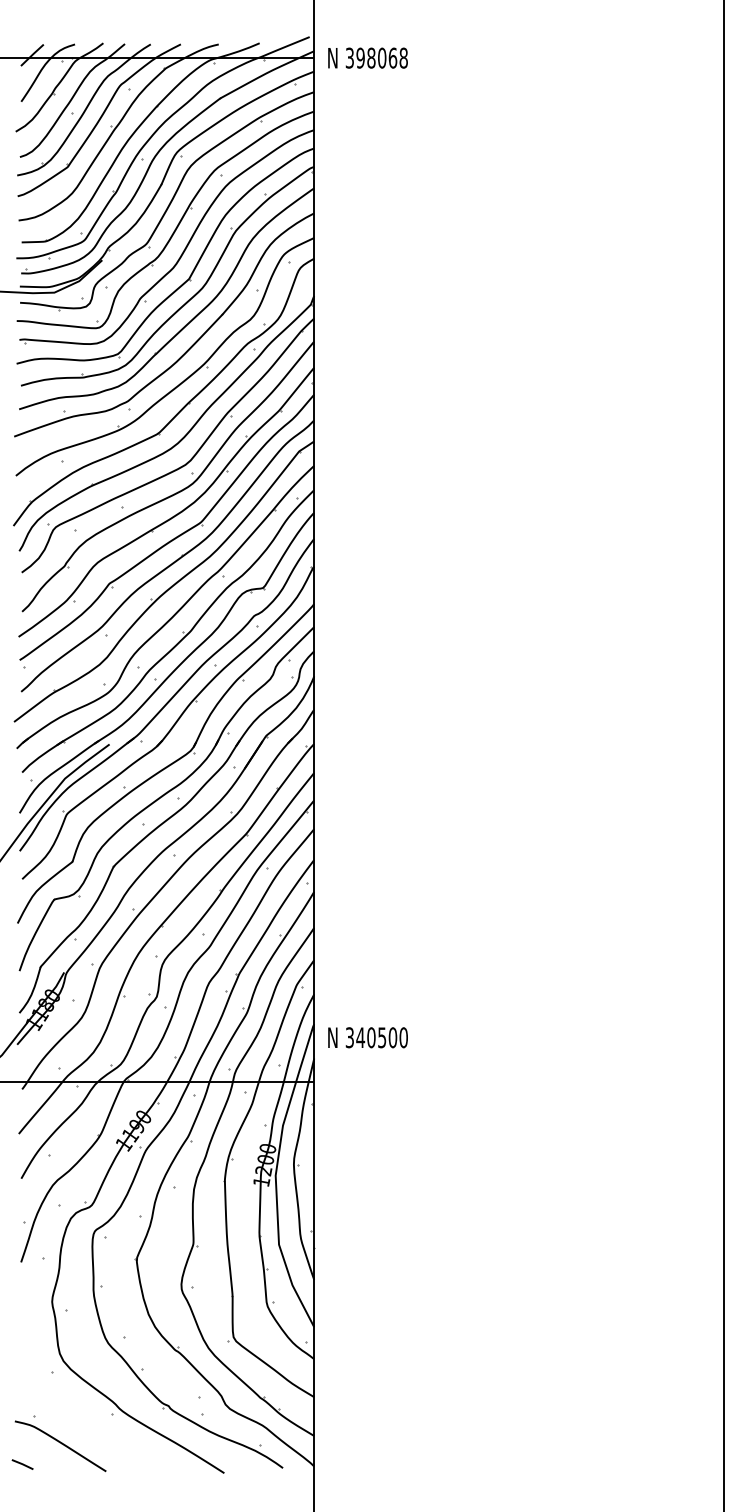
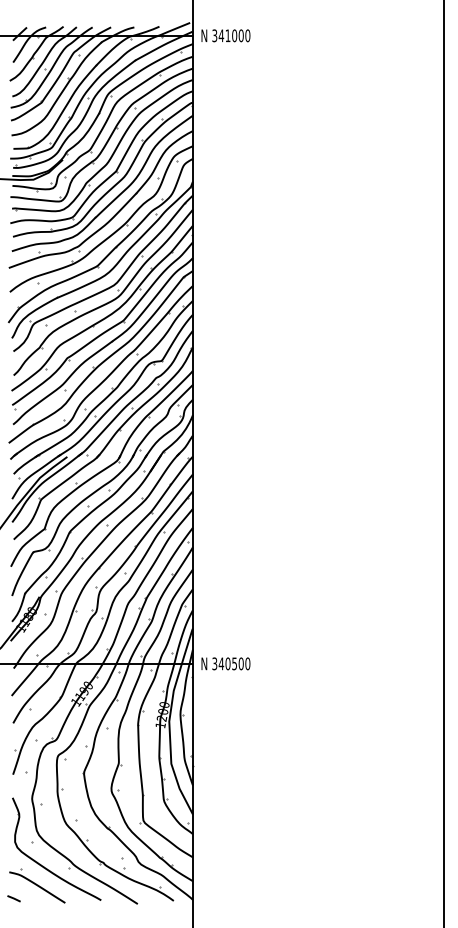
text: (381, 57) -> (234, 35), 398068 -> 341000
text: (367, 1037) -> (225, 663), moved
part: (70, 1410) -> (43, 865), added

